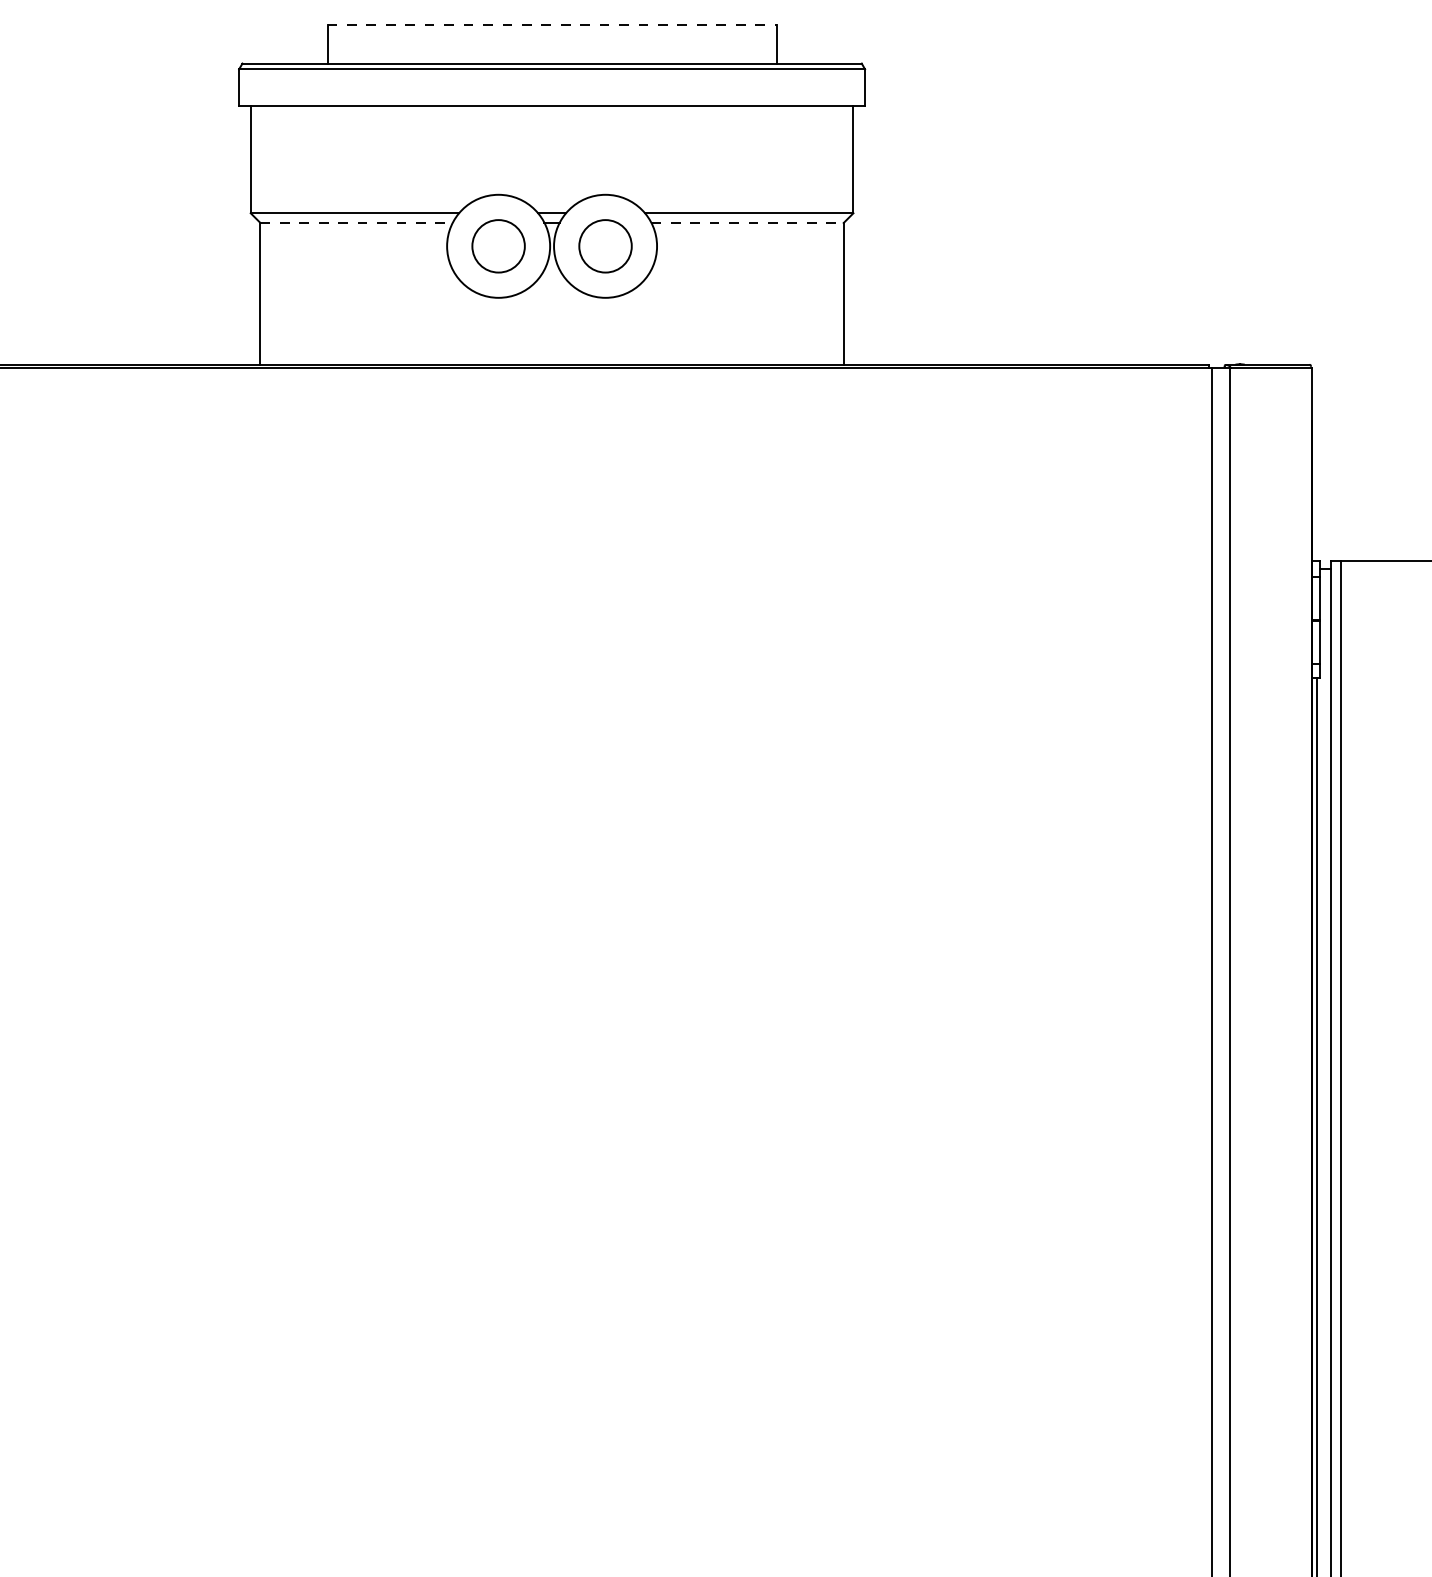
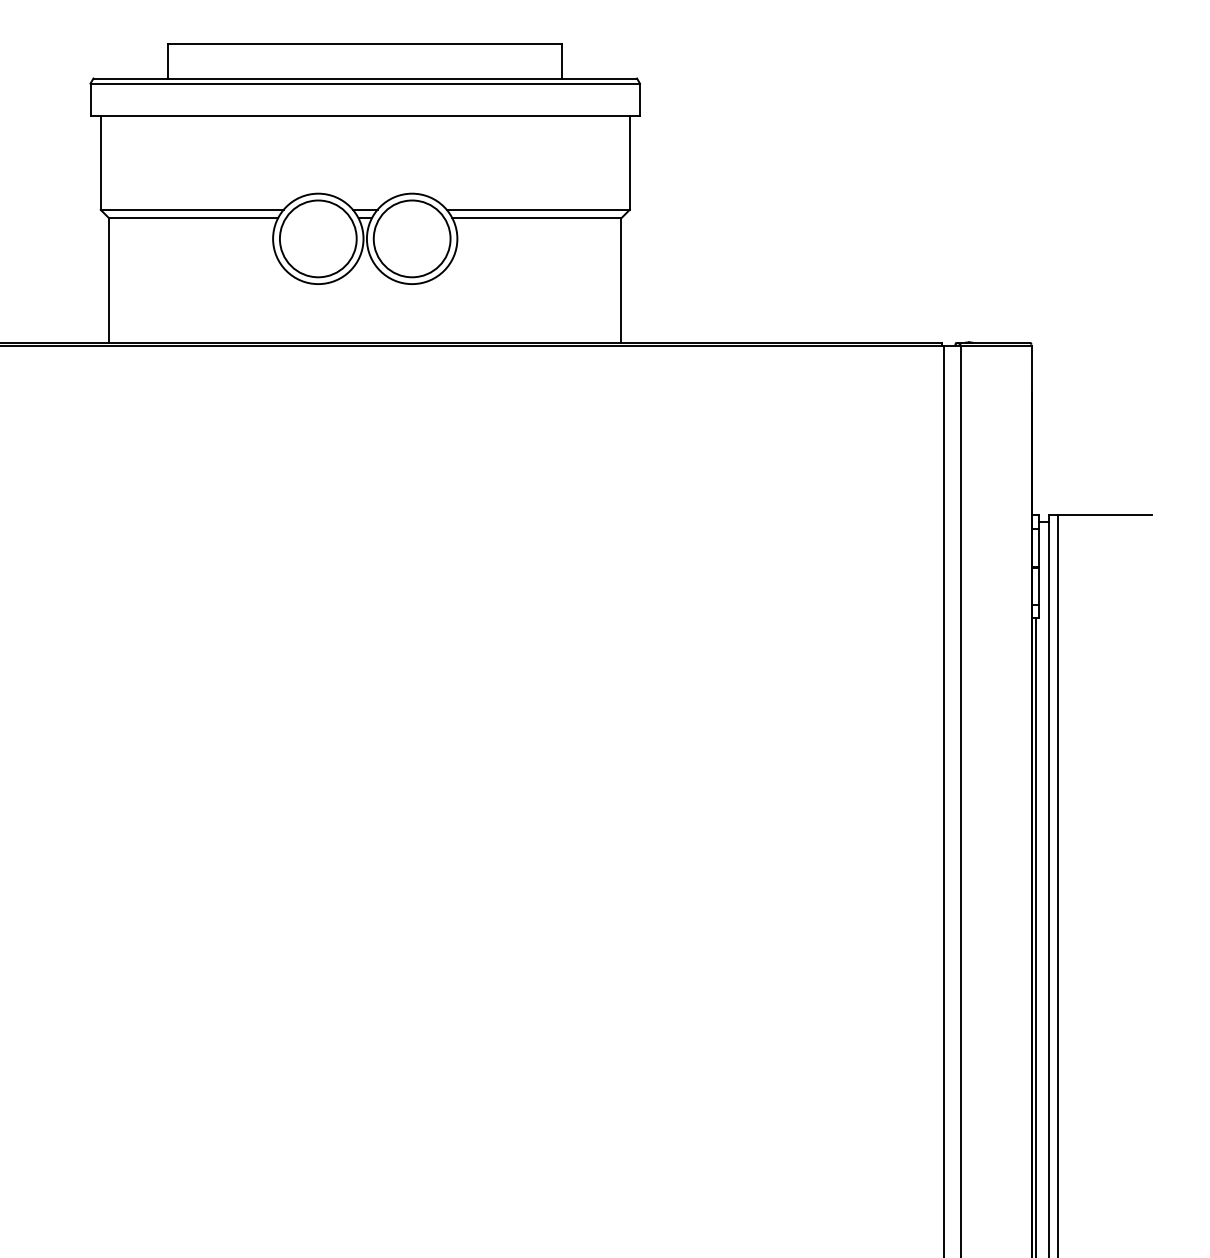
line: (552, 24) -> (365, 44), dashed -> solid
line: (357, 223) -> (194, 218), dashed -> solid
line: (748, 223) -> (537, 218), dashed -> solid
circle: (498, 246) -> (318, 239), size x1.67
circle: (605, 246) -> (412, 239), size x1.67

